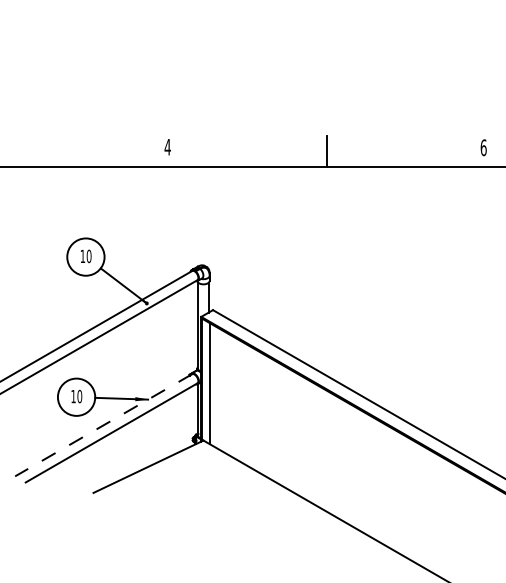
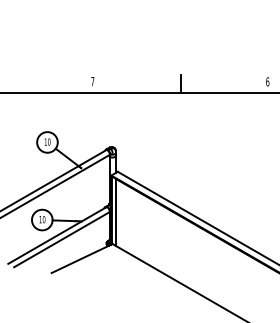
text: (167, 147) -> (92, 81), 4 -> 7
line: (104, 425) -> (57, 235), dashed -> solid

